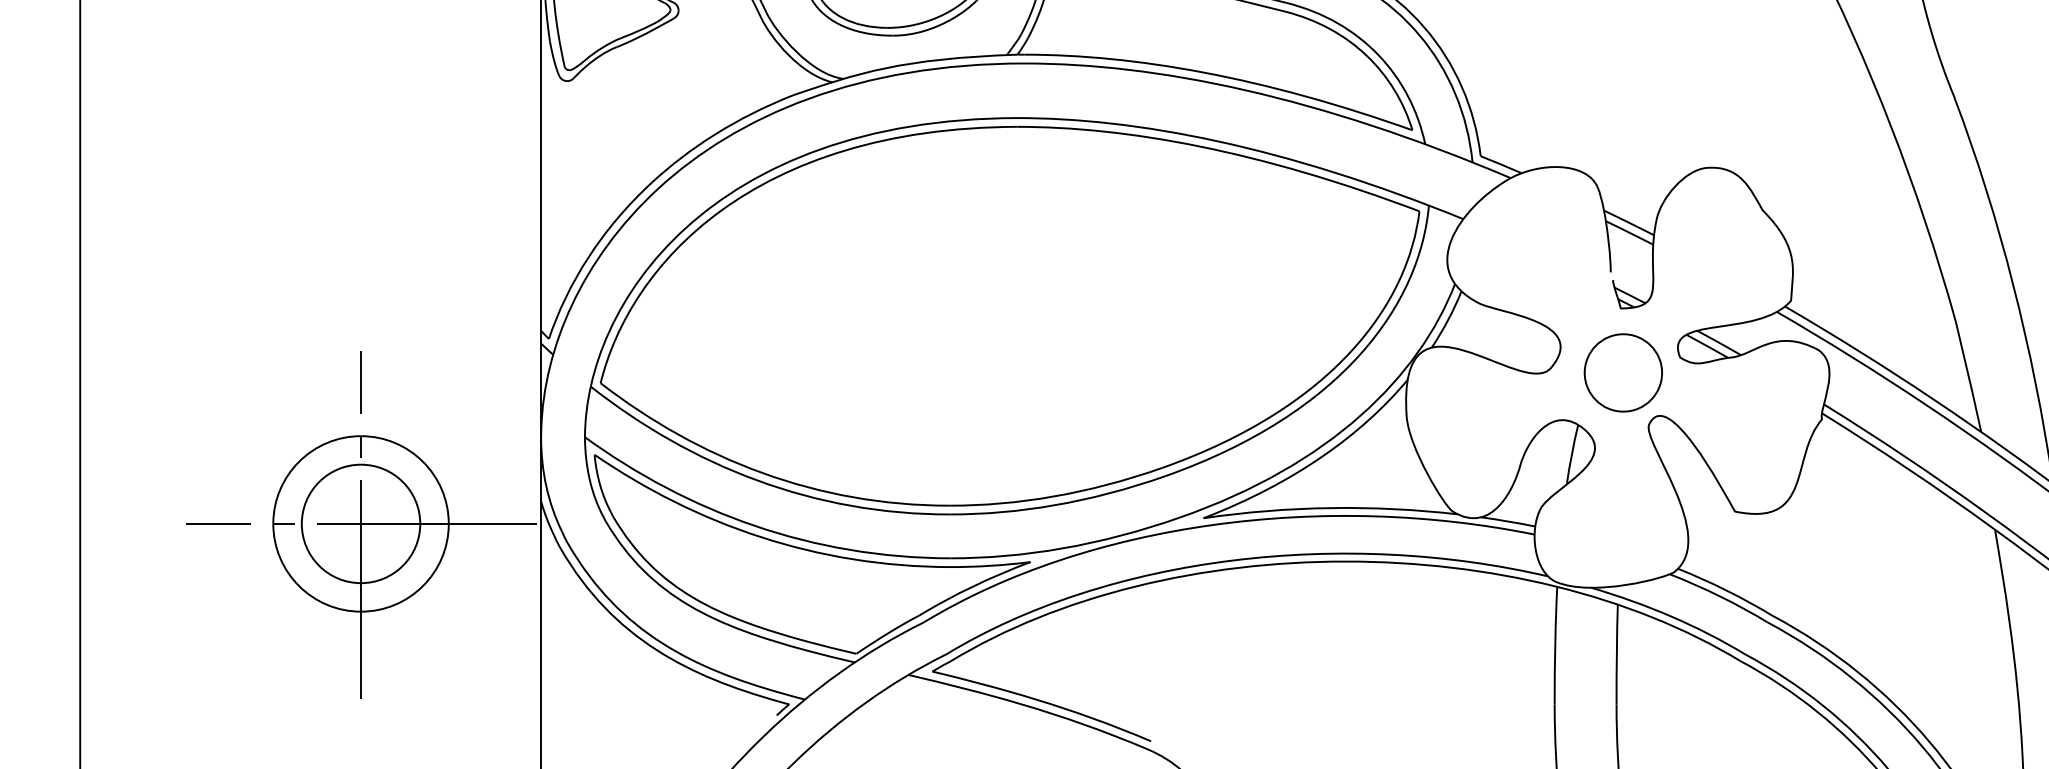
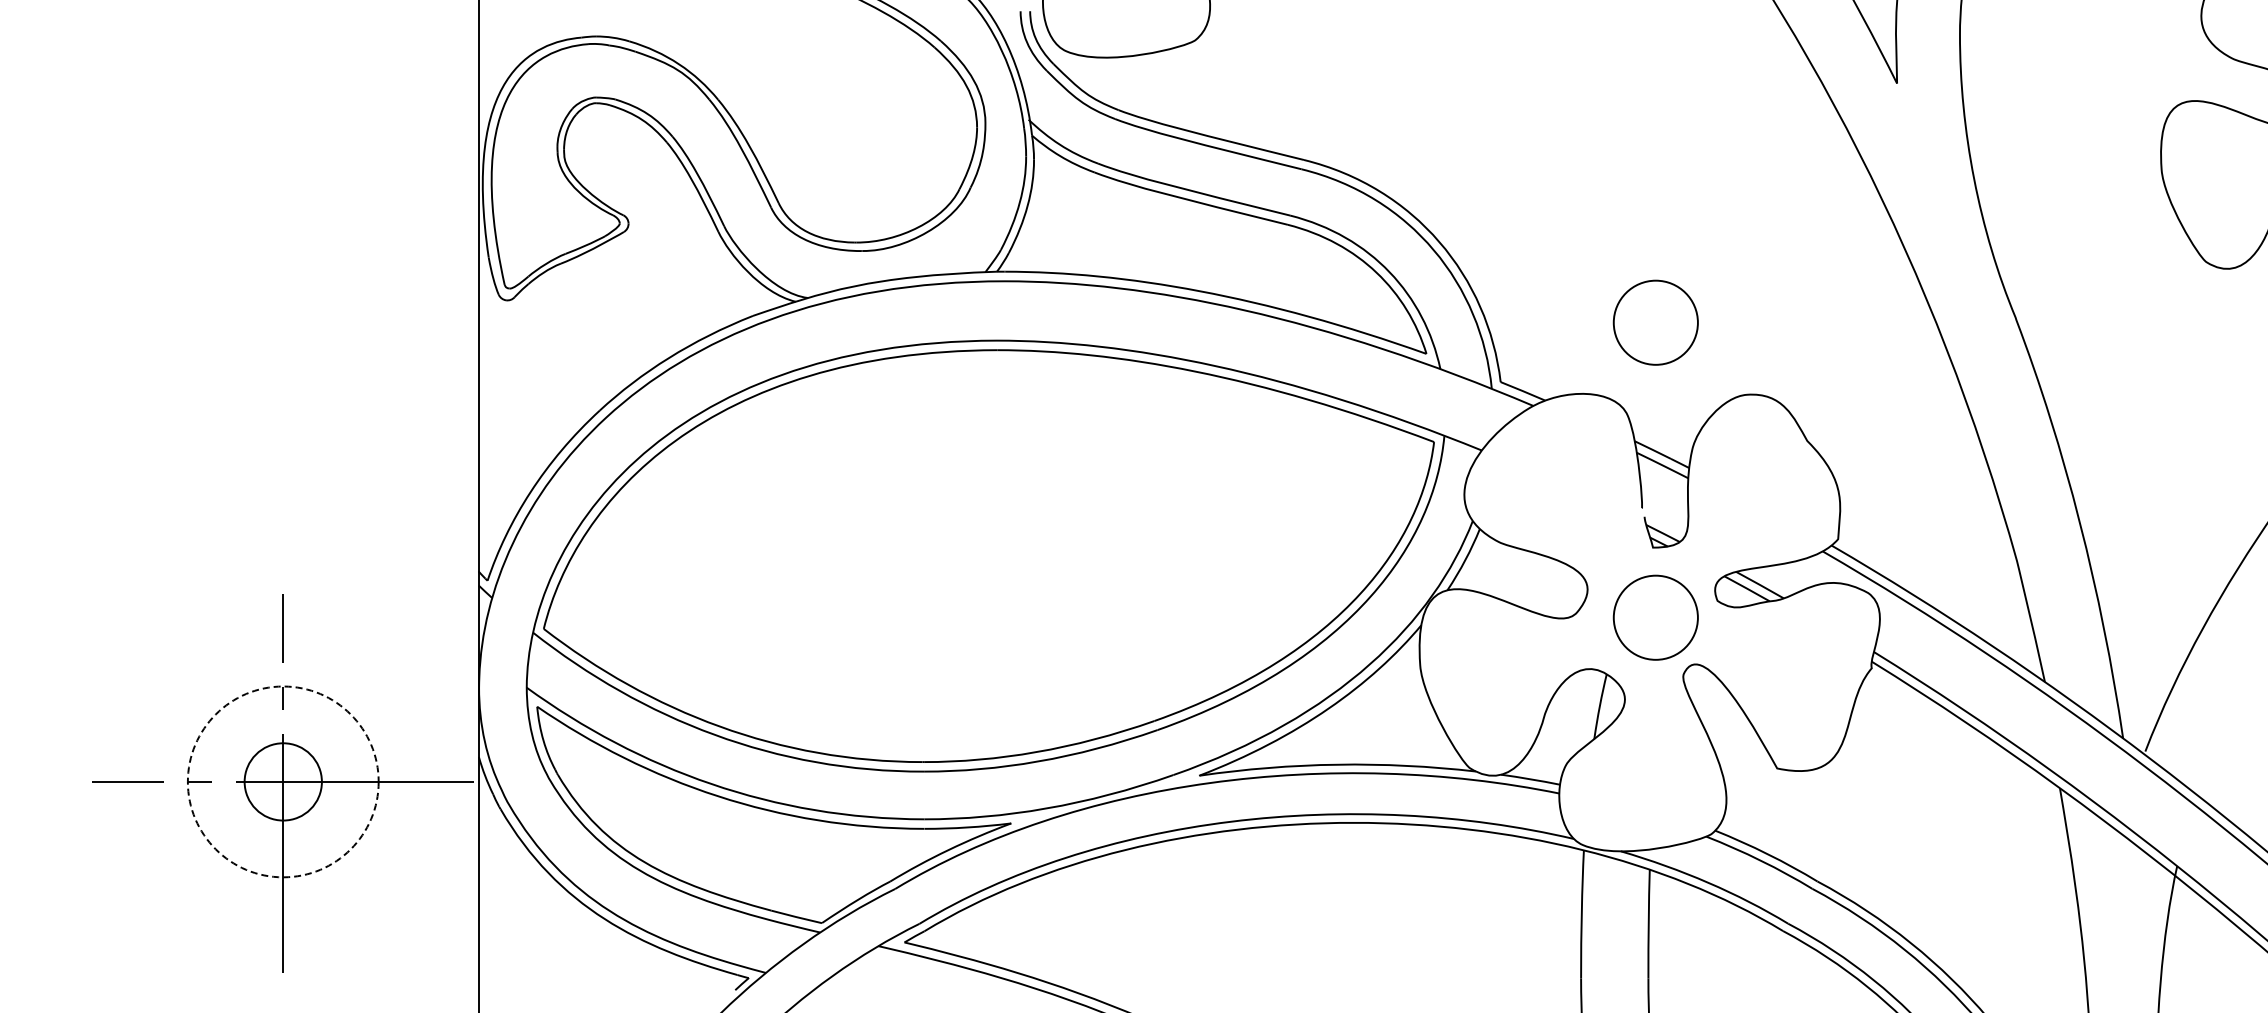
part: (1623, 101) -> (1655, 322), added
circle: (360, 523) -> (282, 781), size x0.6
circle: (360, 523) -> (282, 781), solid -> dashed

